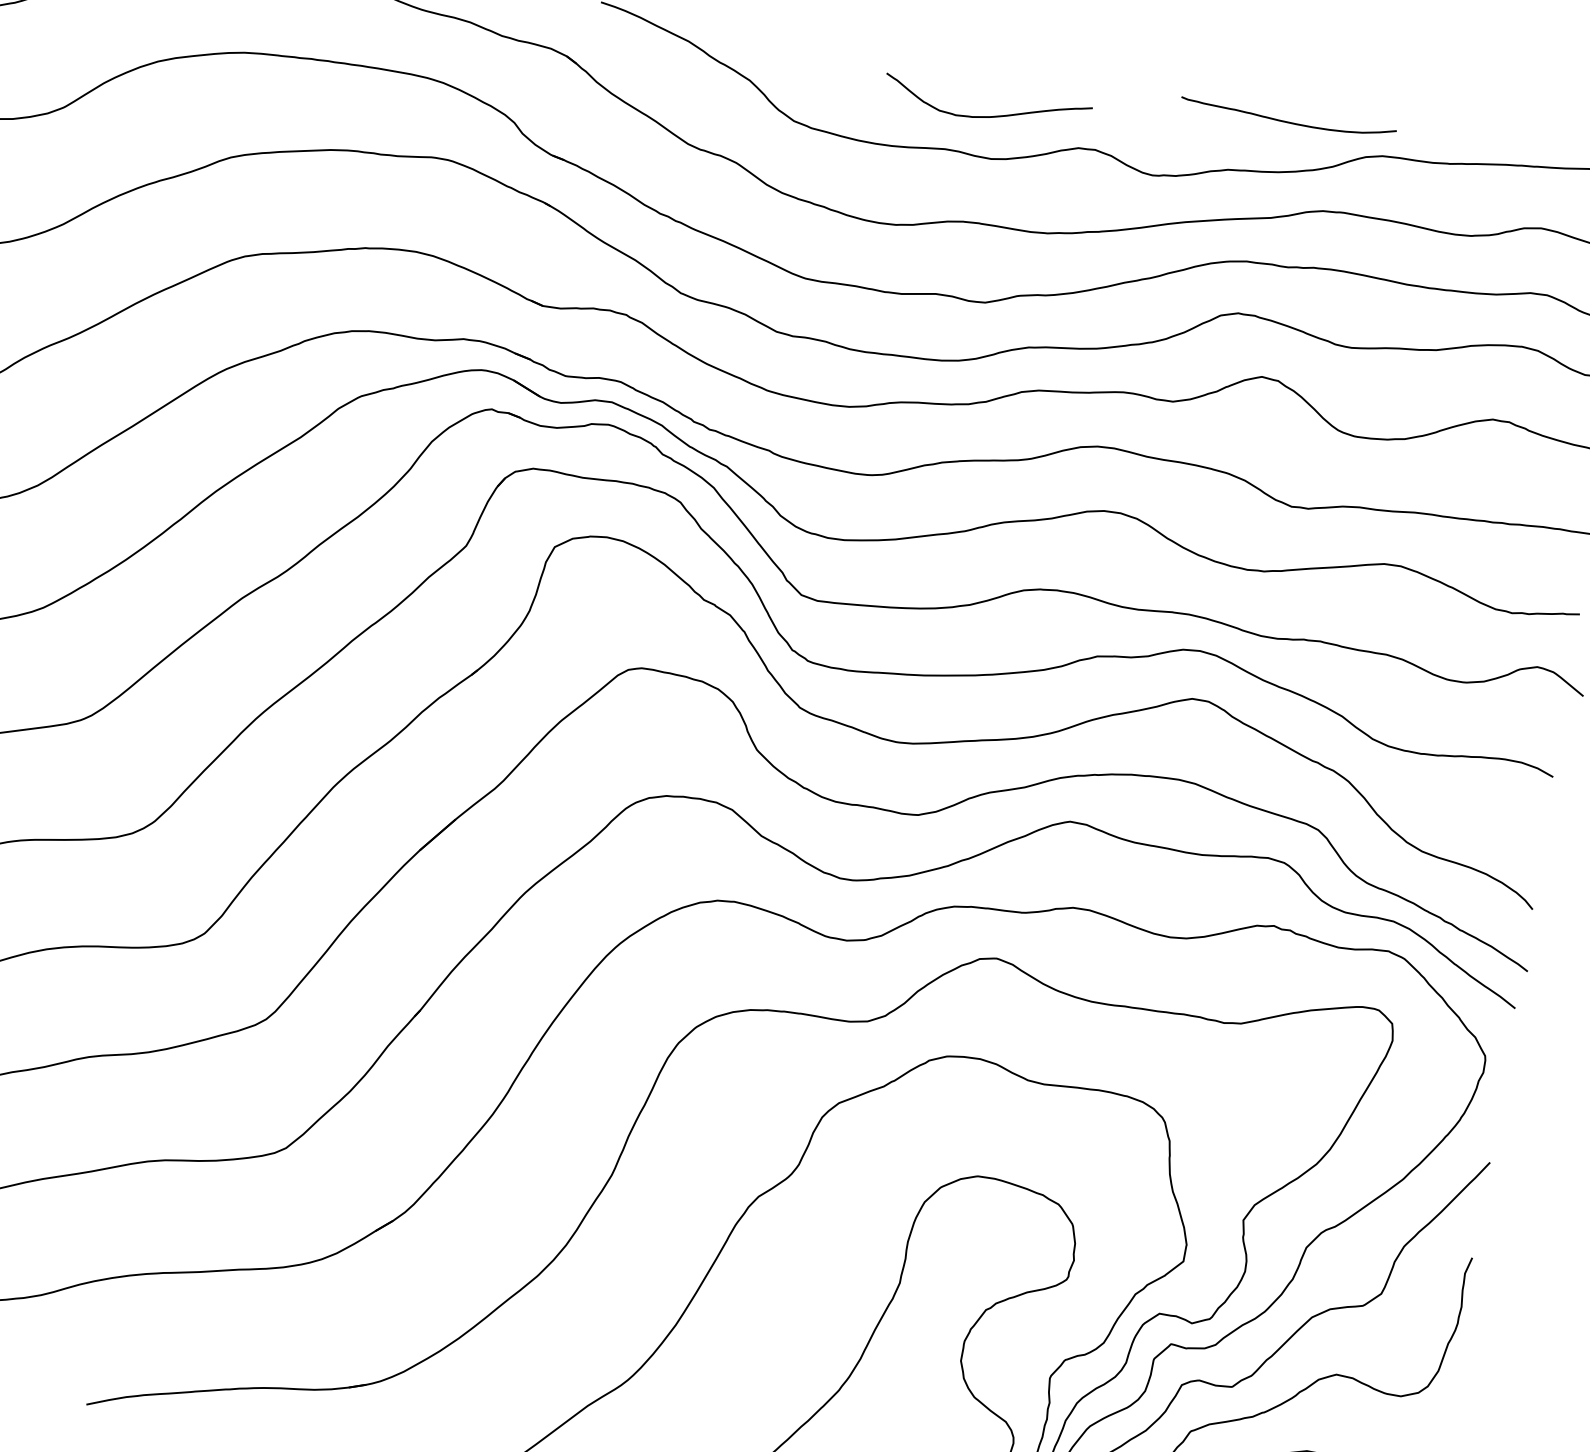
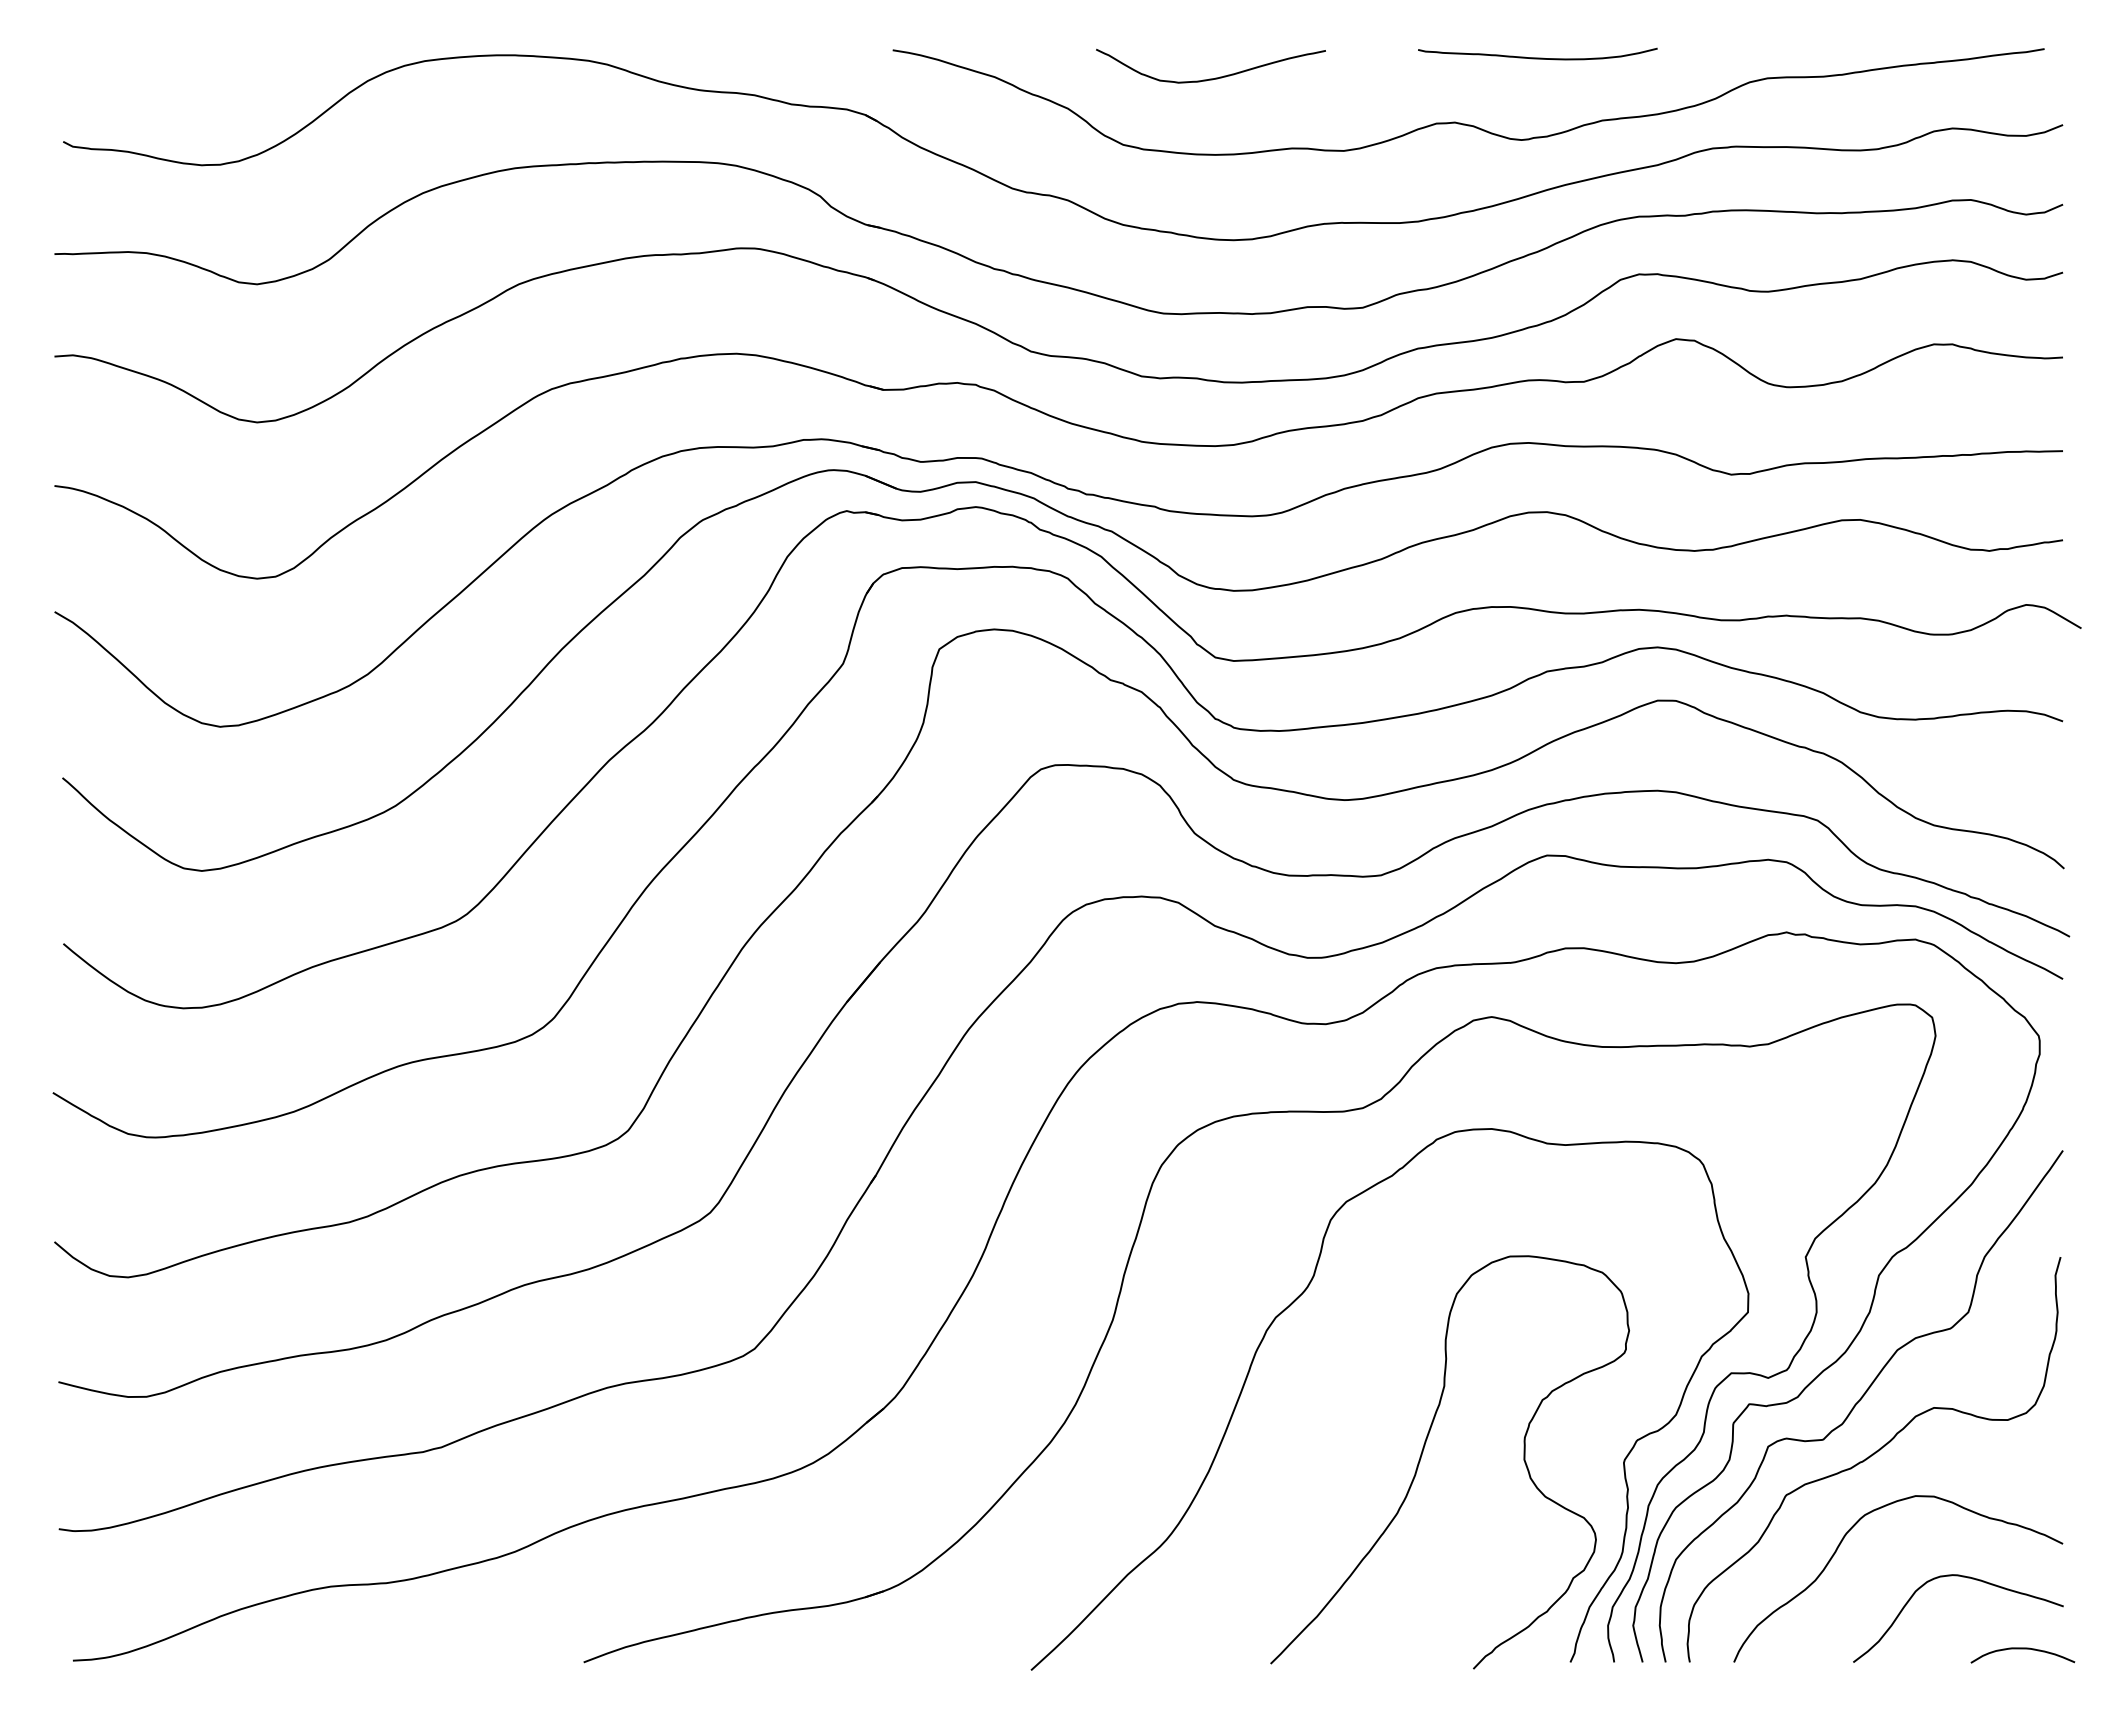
curve: (989, 115) -> (1215, 77), moved
curve: (1287, 121) -> (1537, 57), moved

